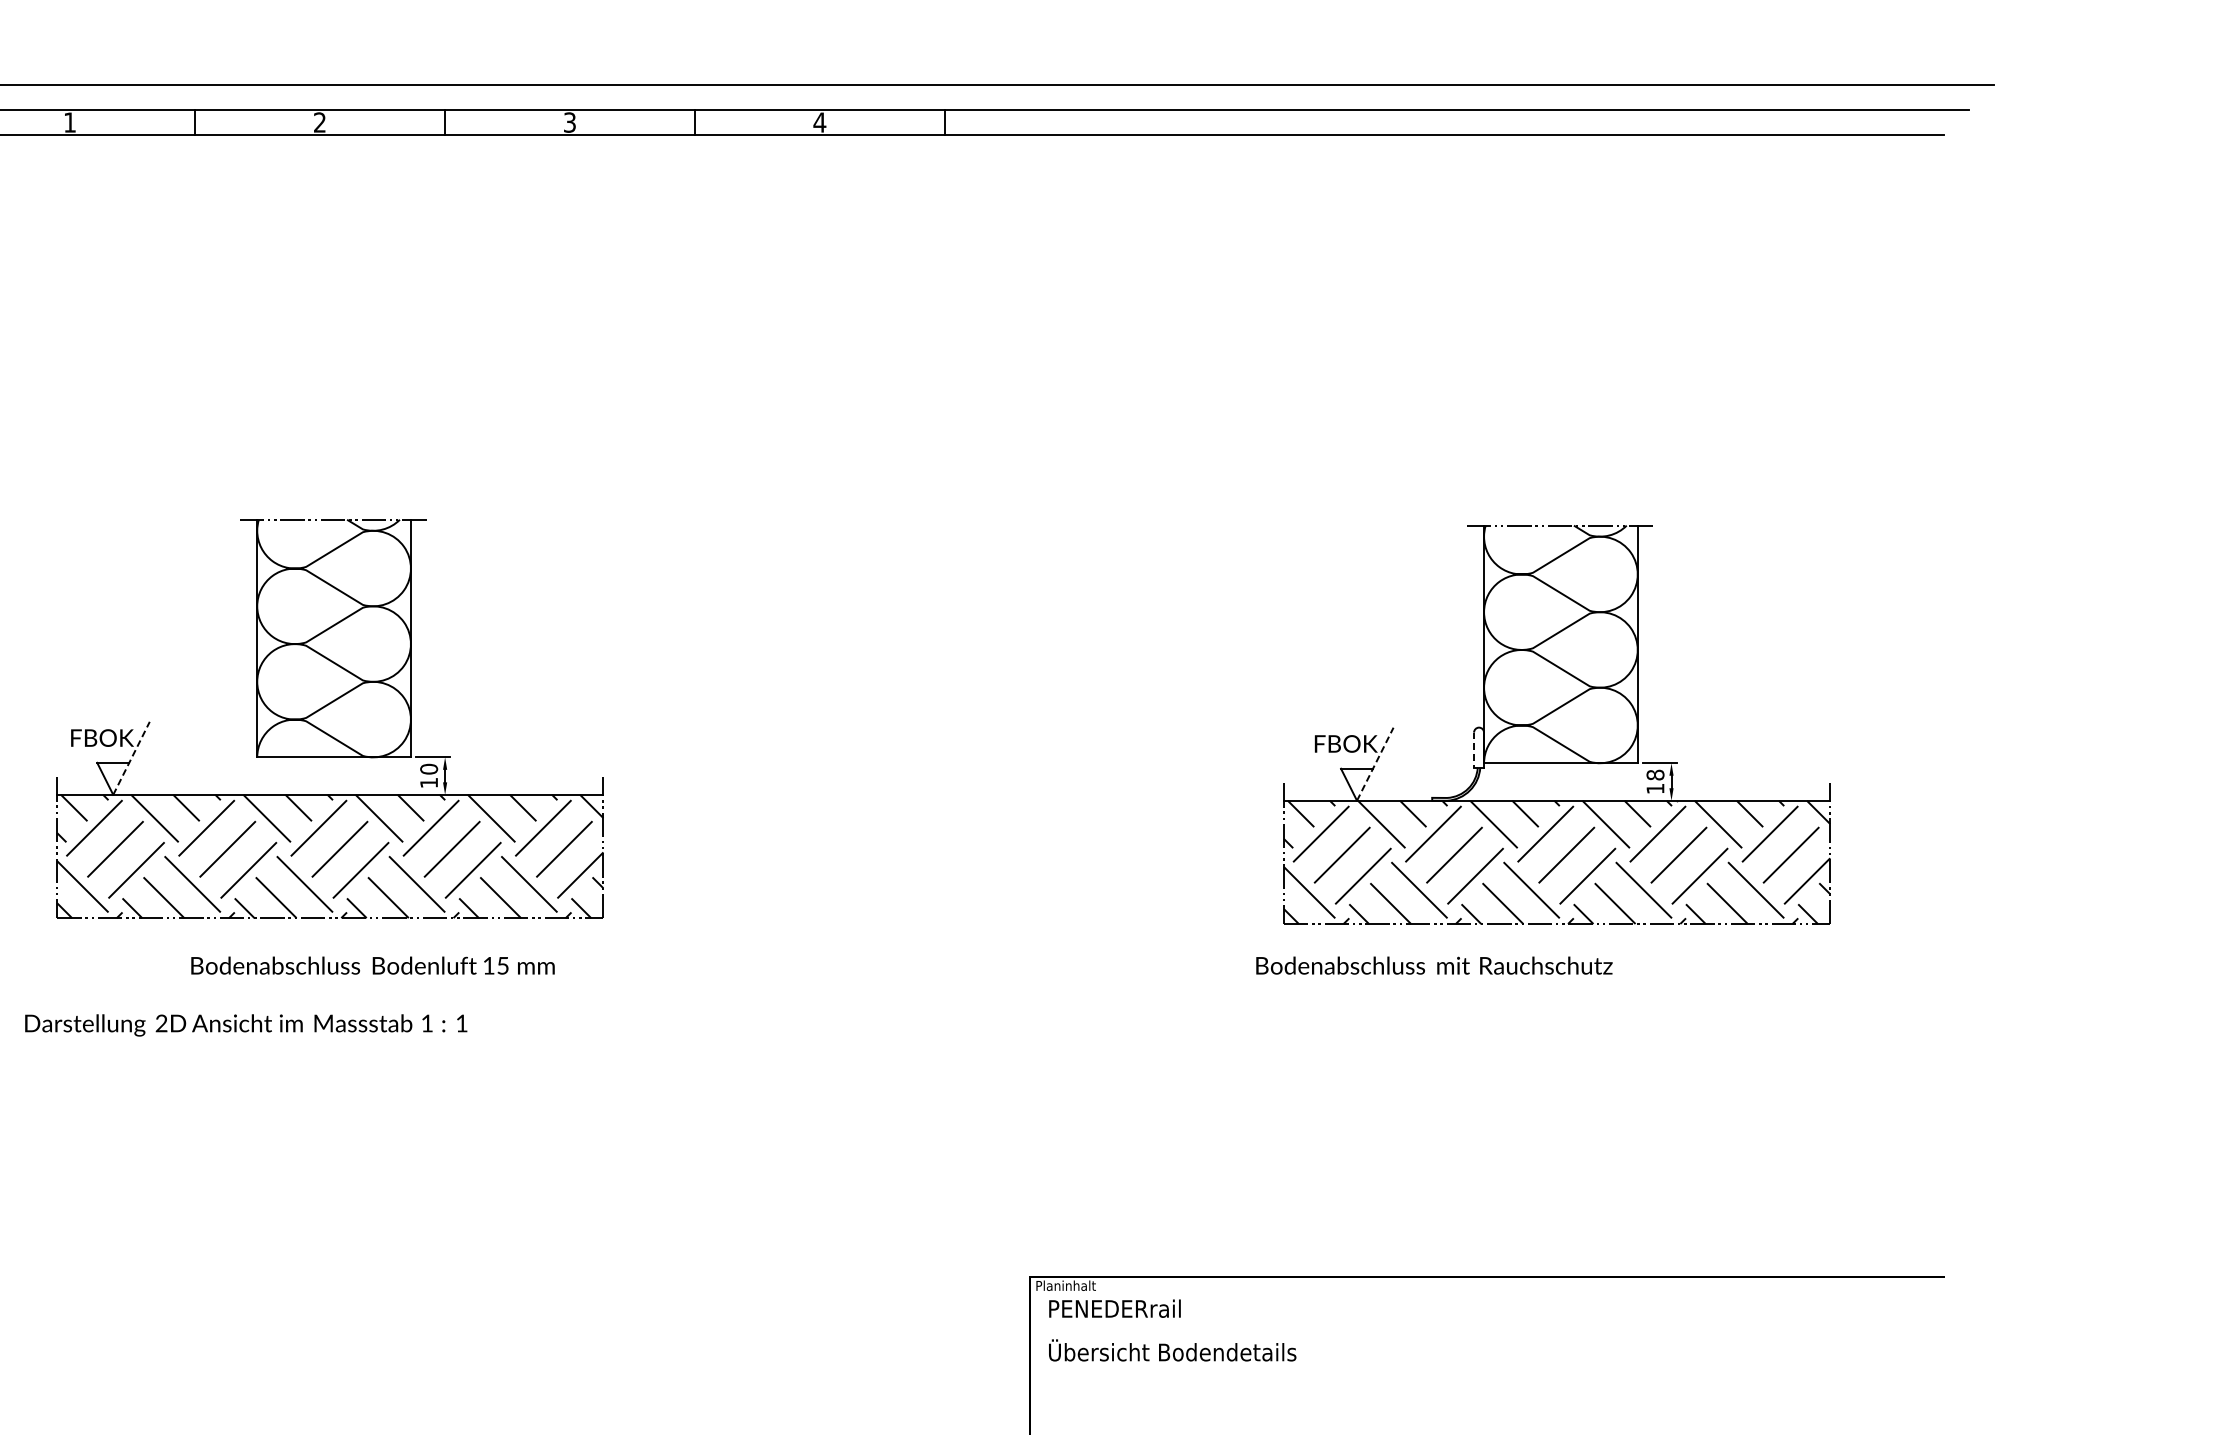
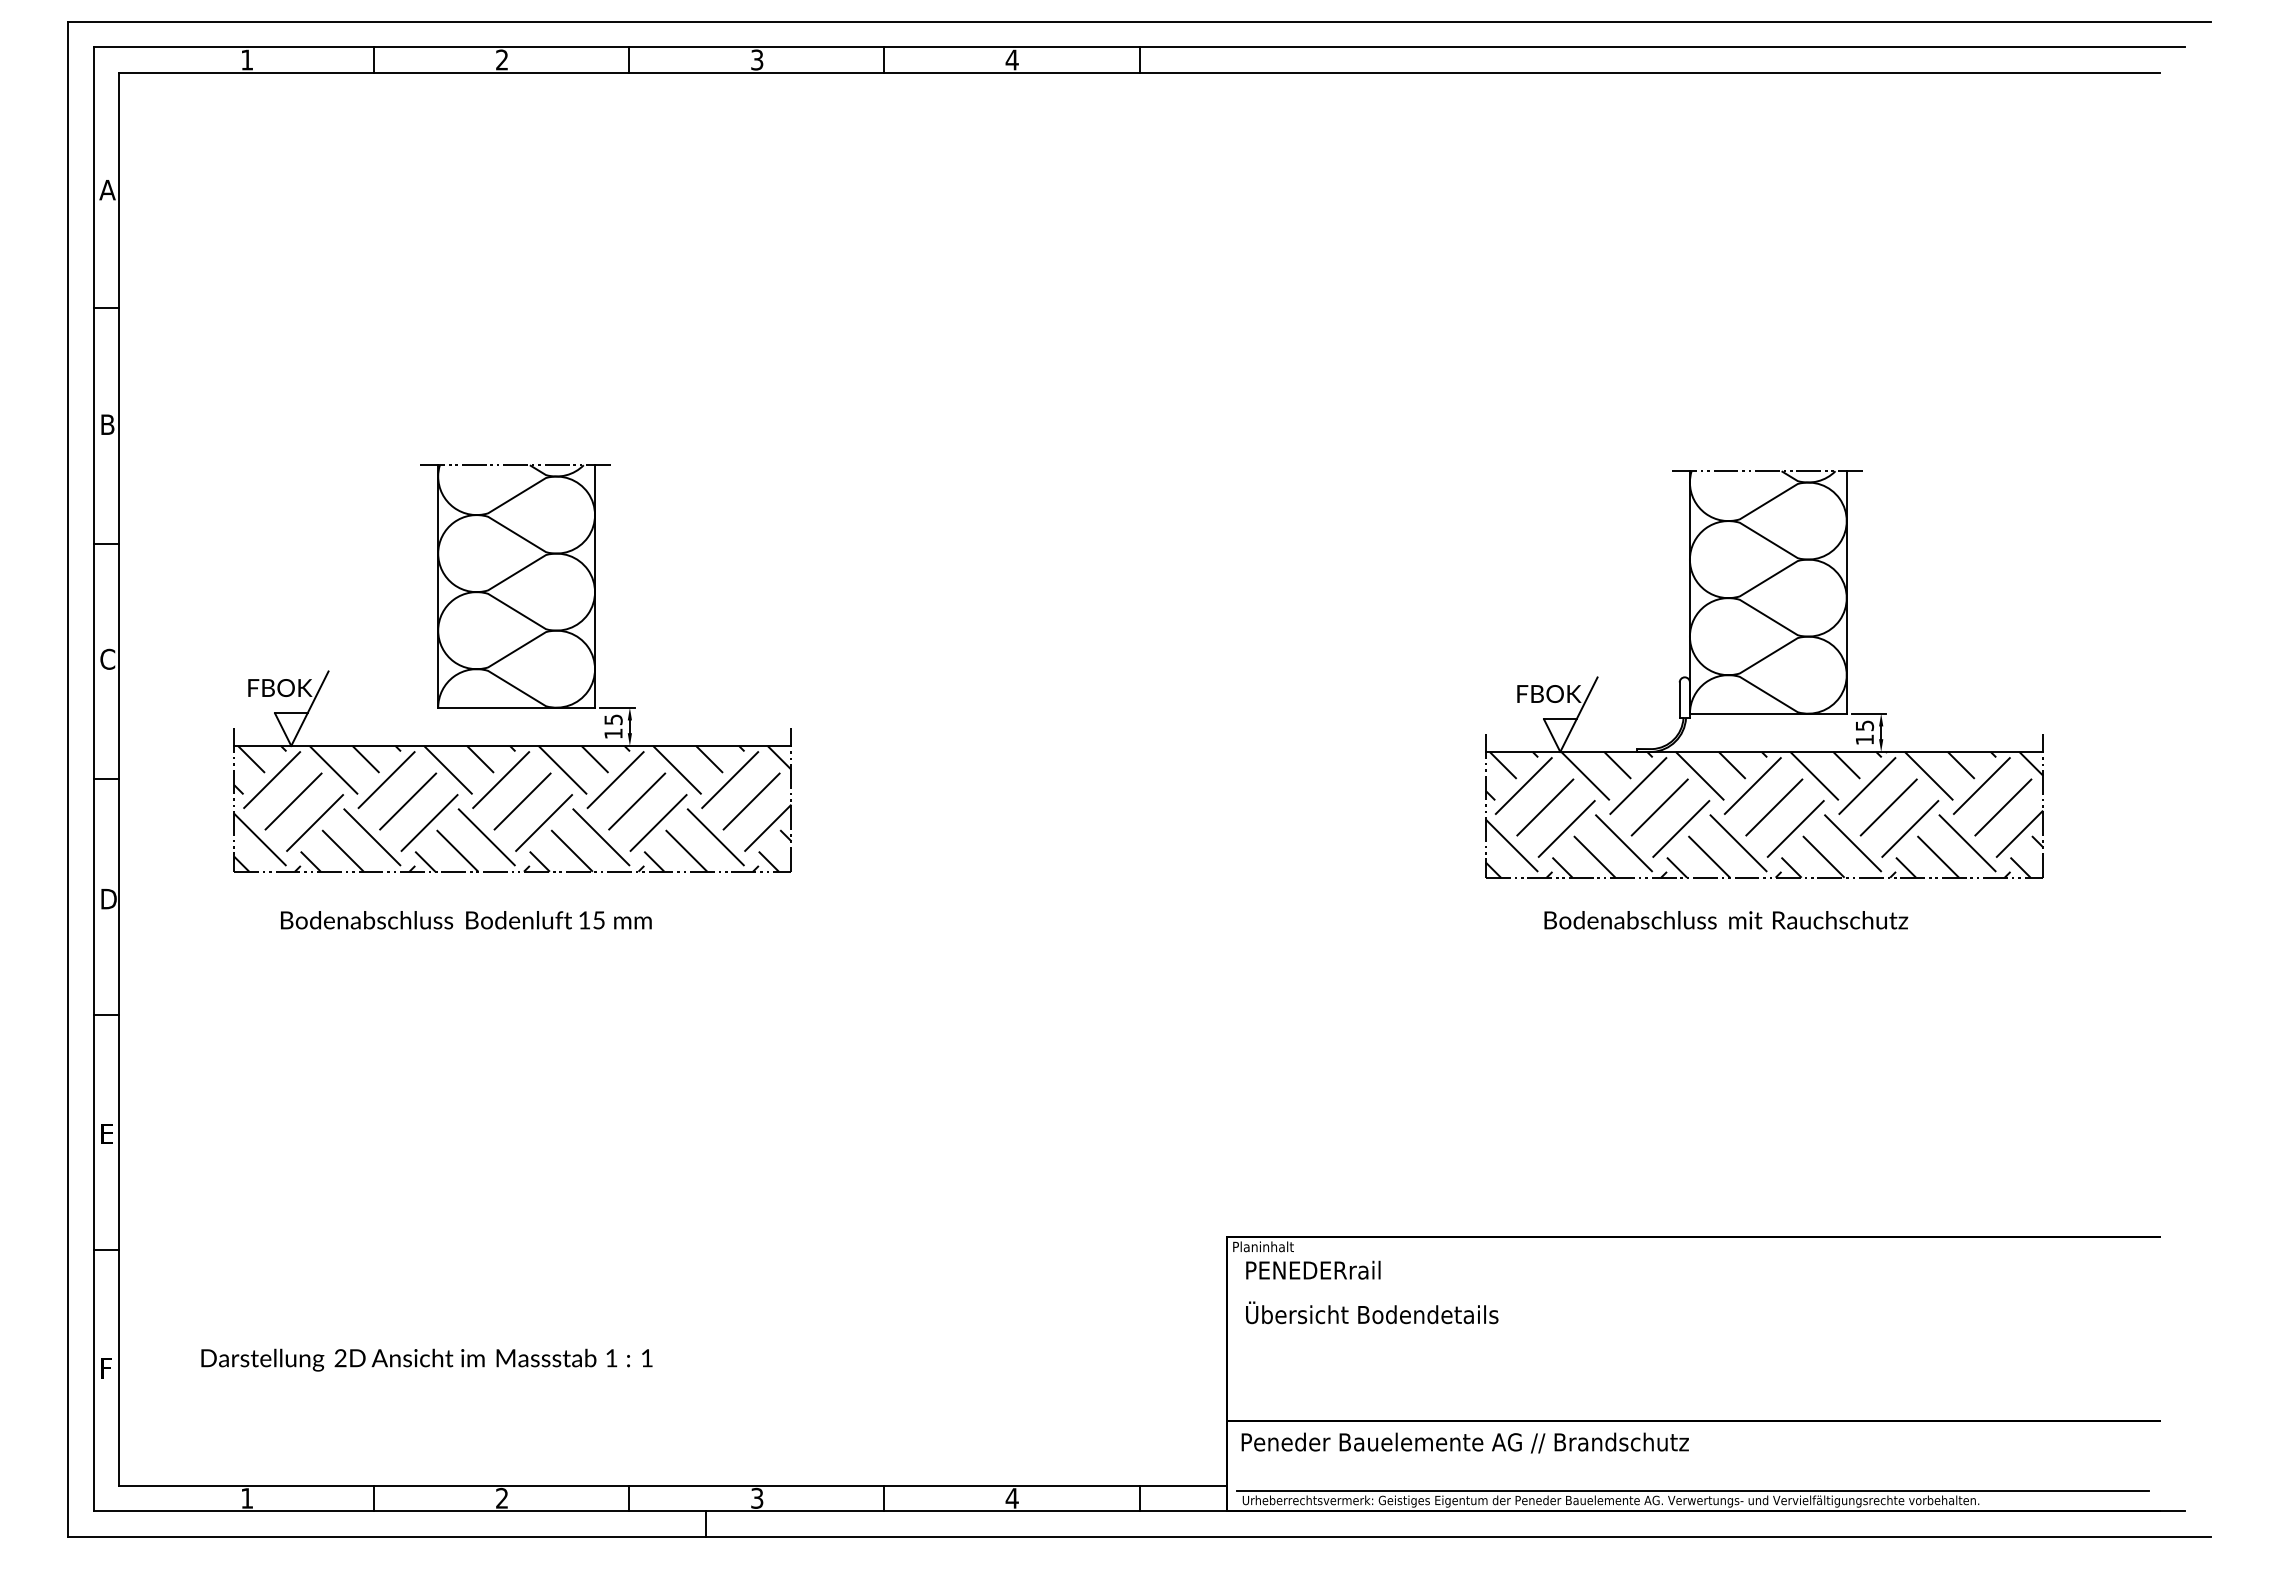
line: (1473, 750) -> (1679, 700), dashed -> solid
line: (131, 758) -> (309, 708), dashed -> solid
line: (1374, 764) -> (1578, 714), dashed -> solid
text: (429, 768) -> (613, 719), 10 -> 15
text: (1655, 774) -> (1864, 725), 18 -> 15
text: (373, 965) -> (466, 920), moved
text: (1434, 965) -> (1726, 920), moved
text: (245, 1024) -> (426, 1359), moved

